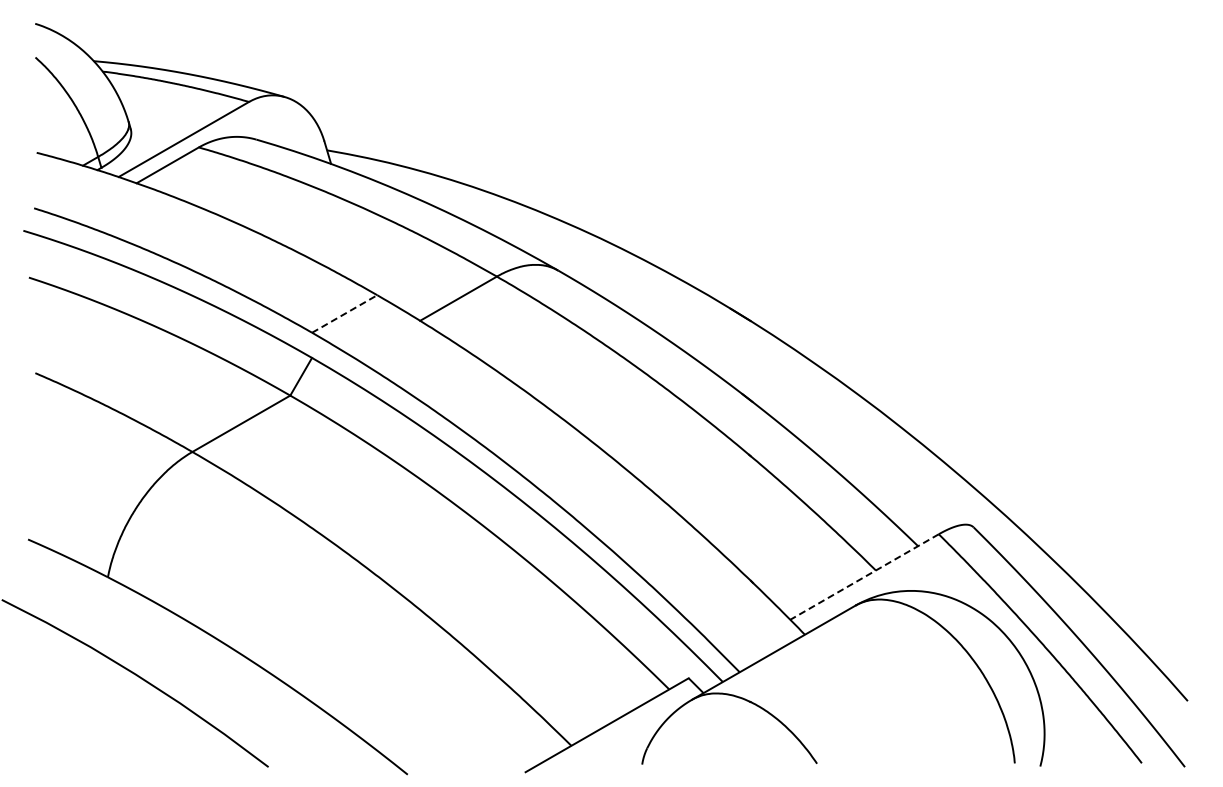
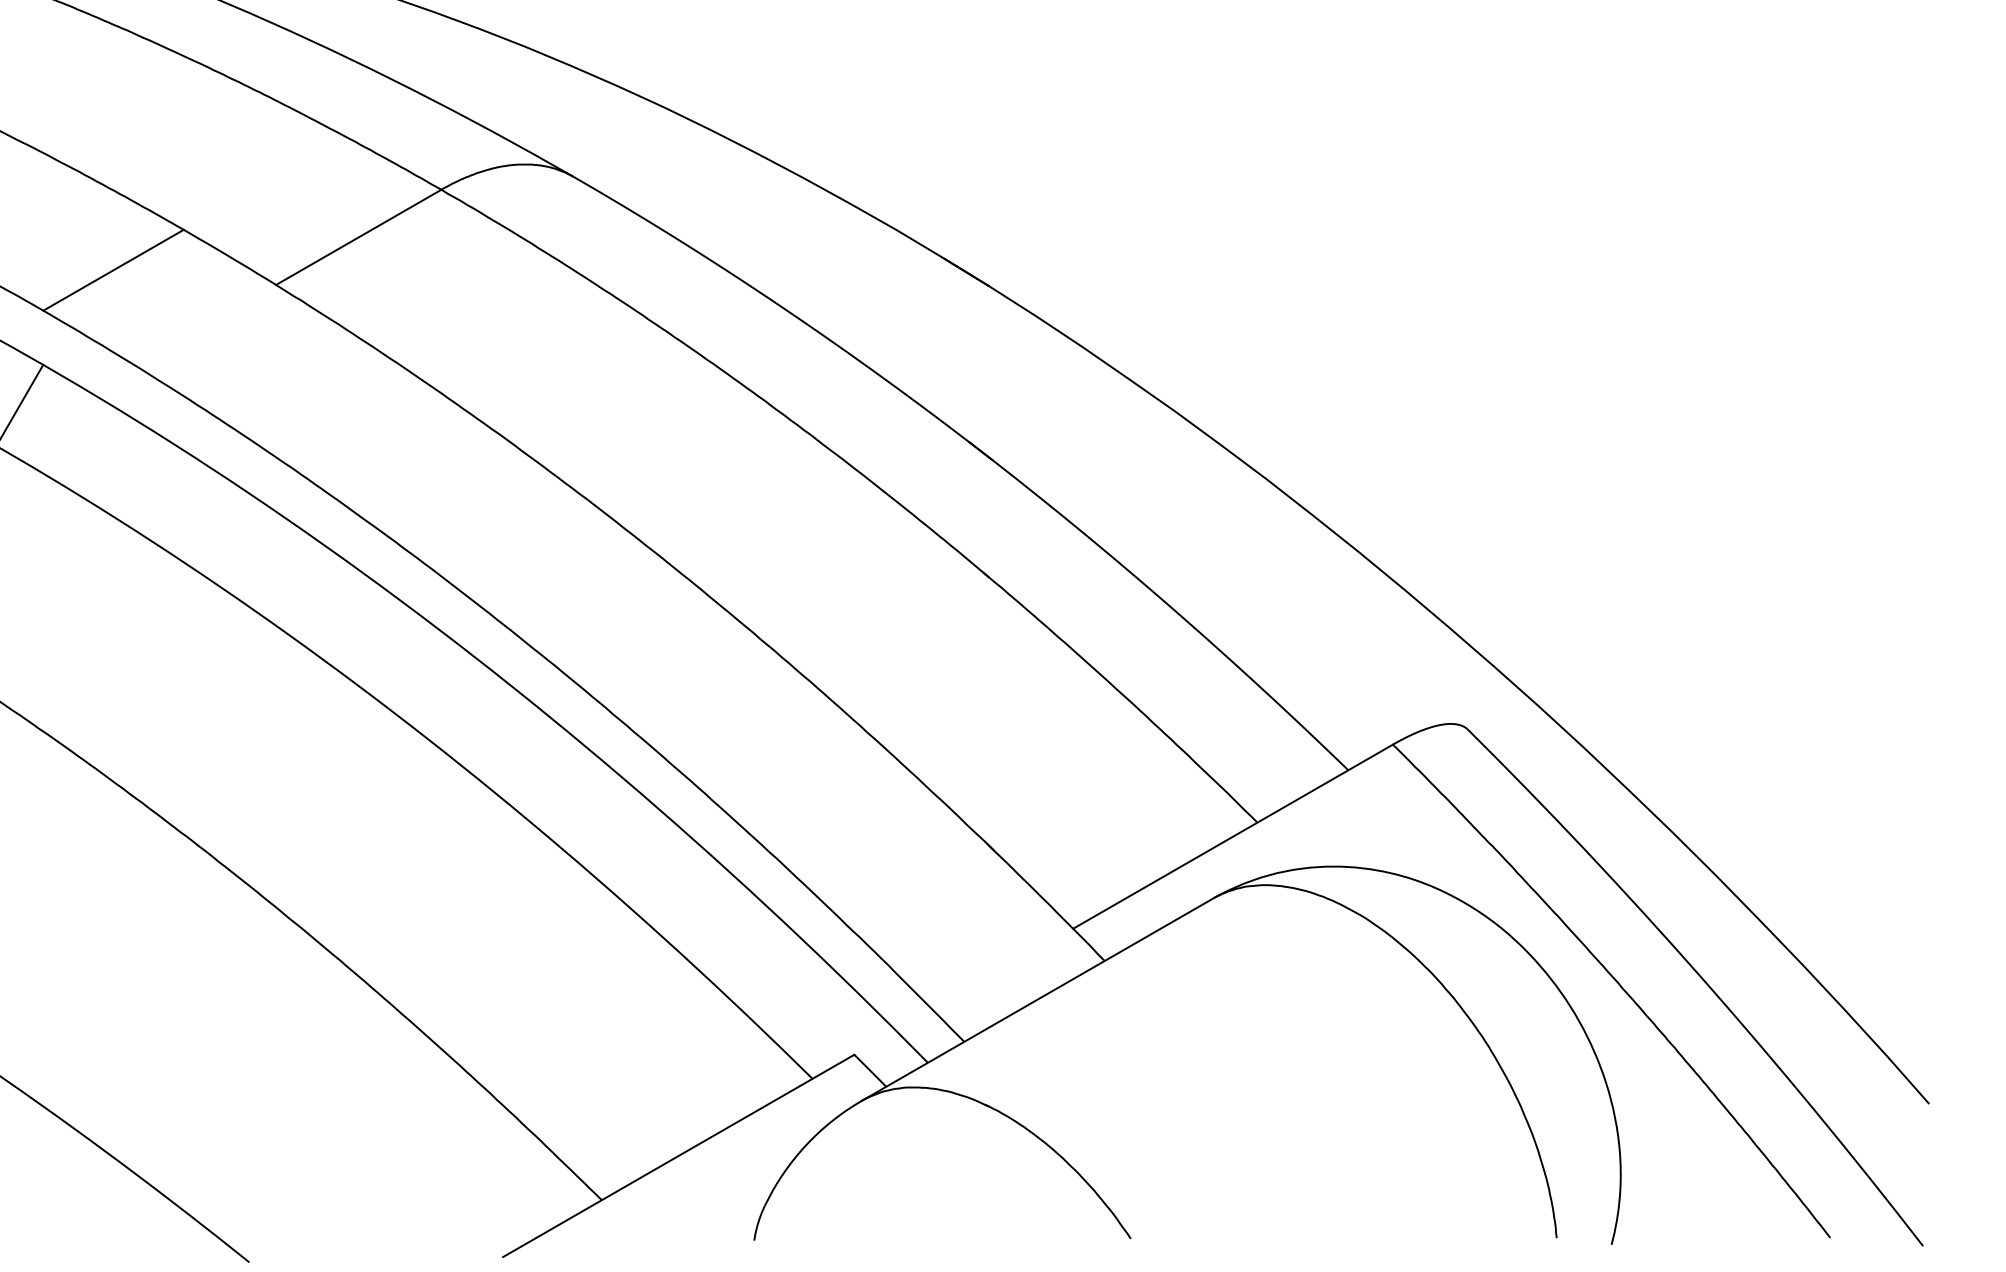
line: (344, 314) -> (113, 271), dashed -> solid
line: (864, 577) -> (1232, 837), dashed -> solid

